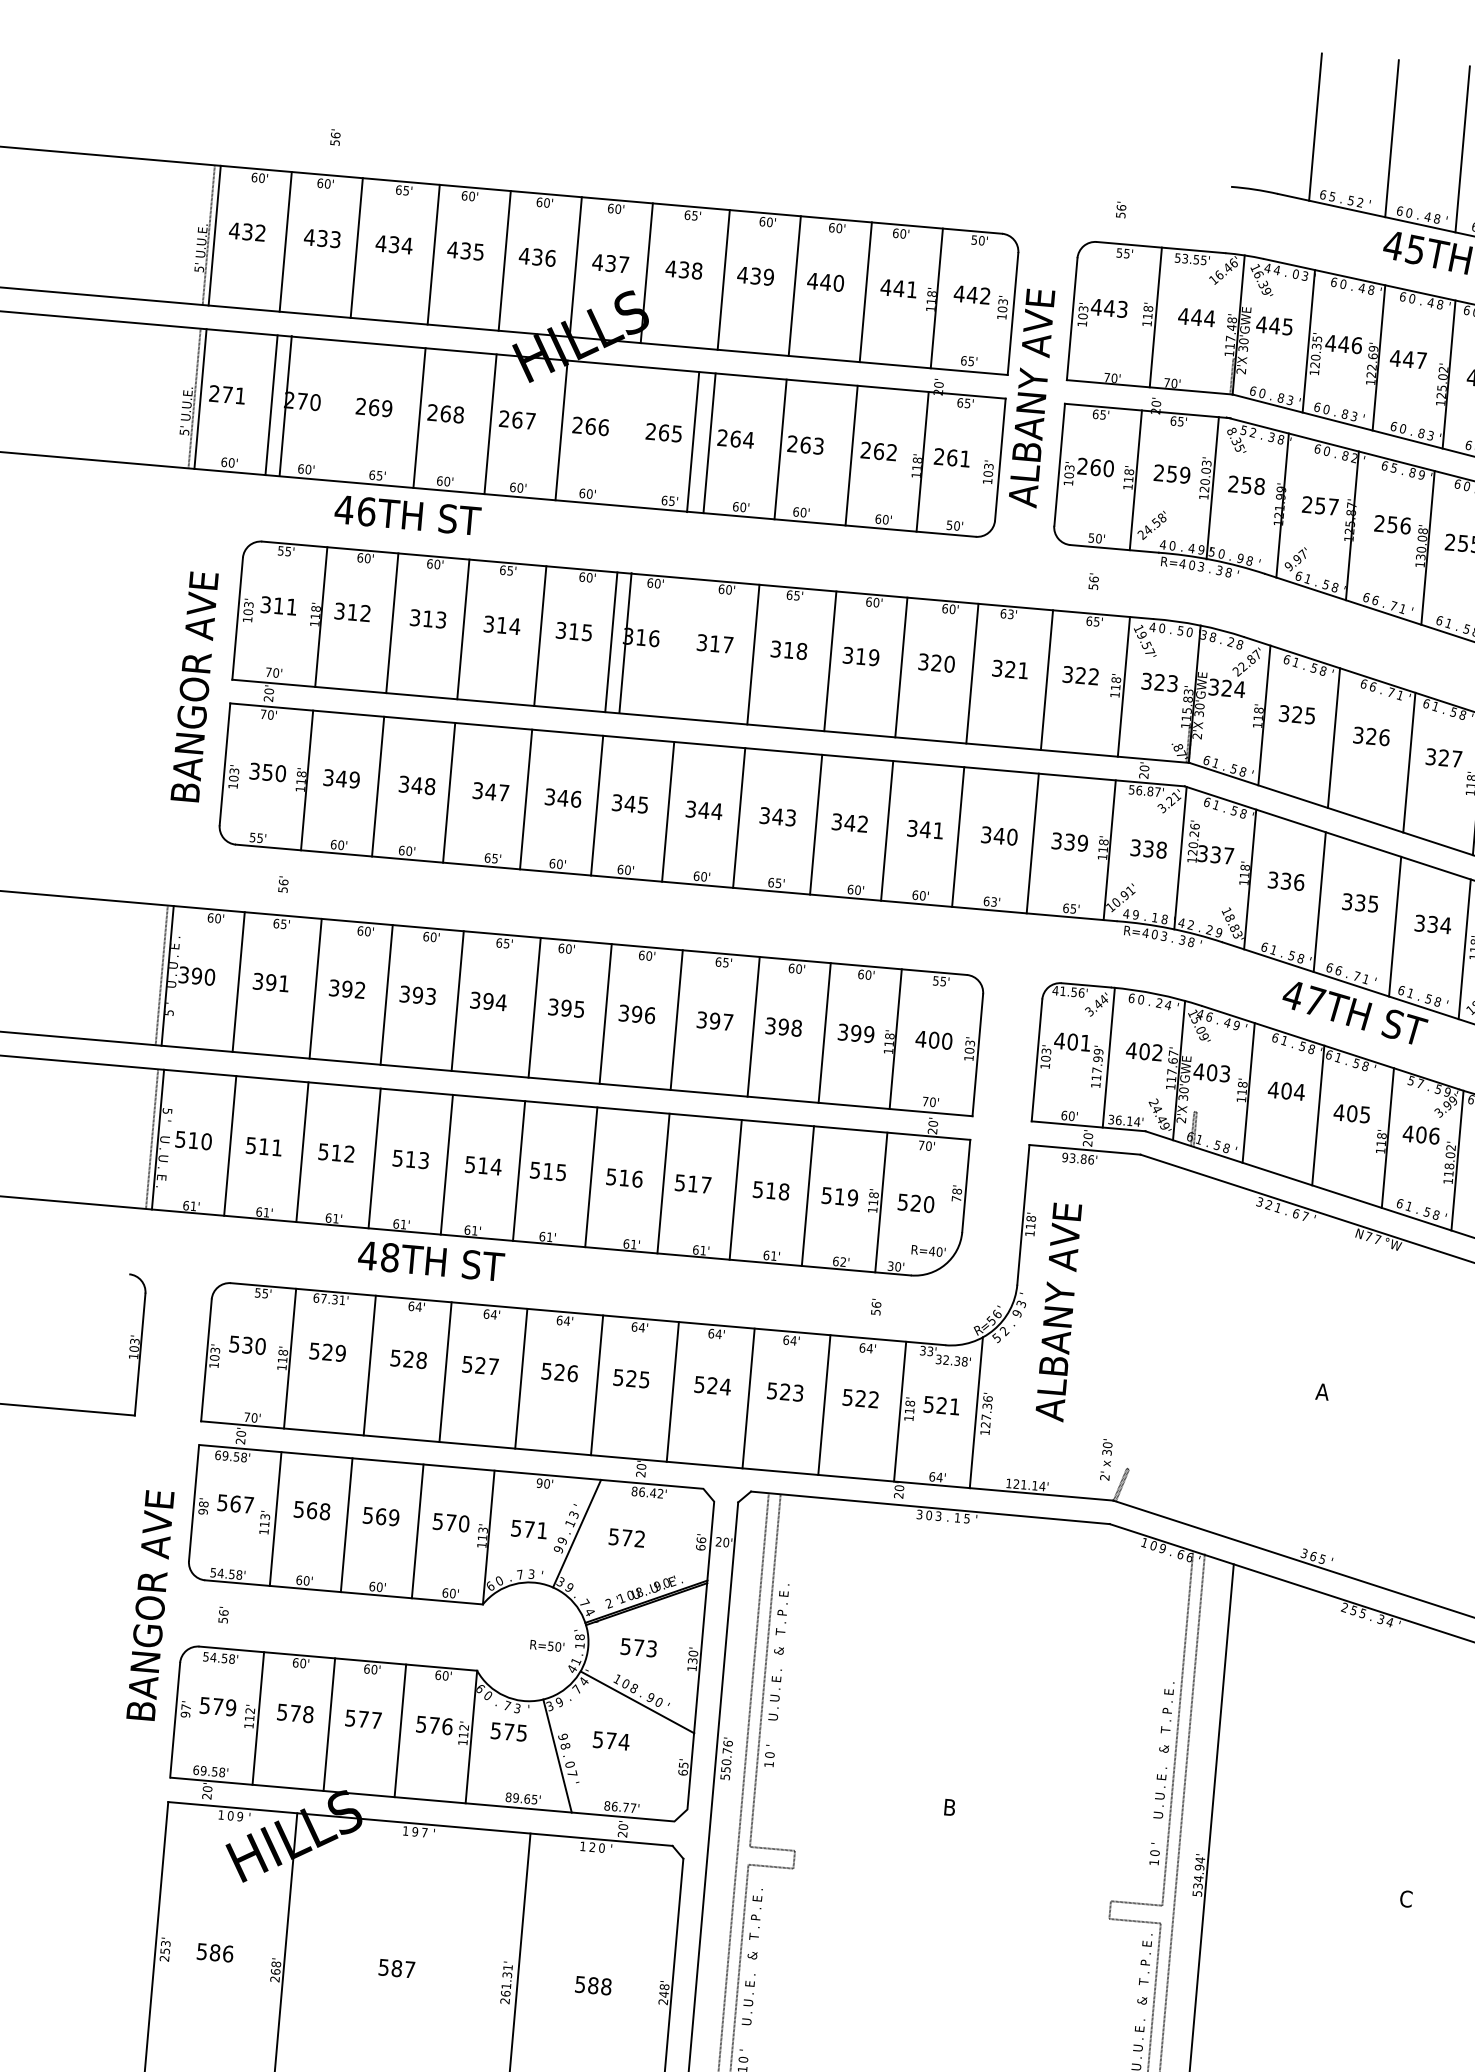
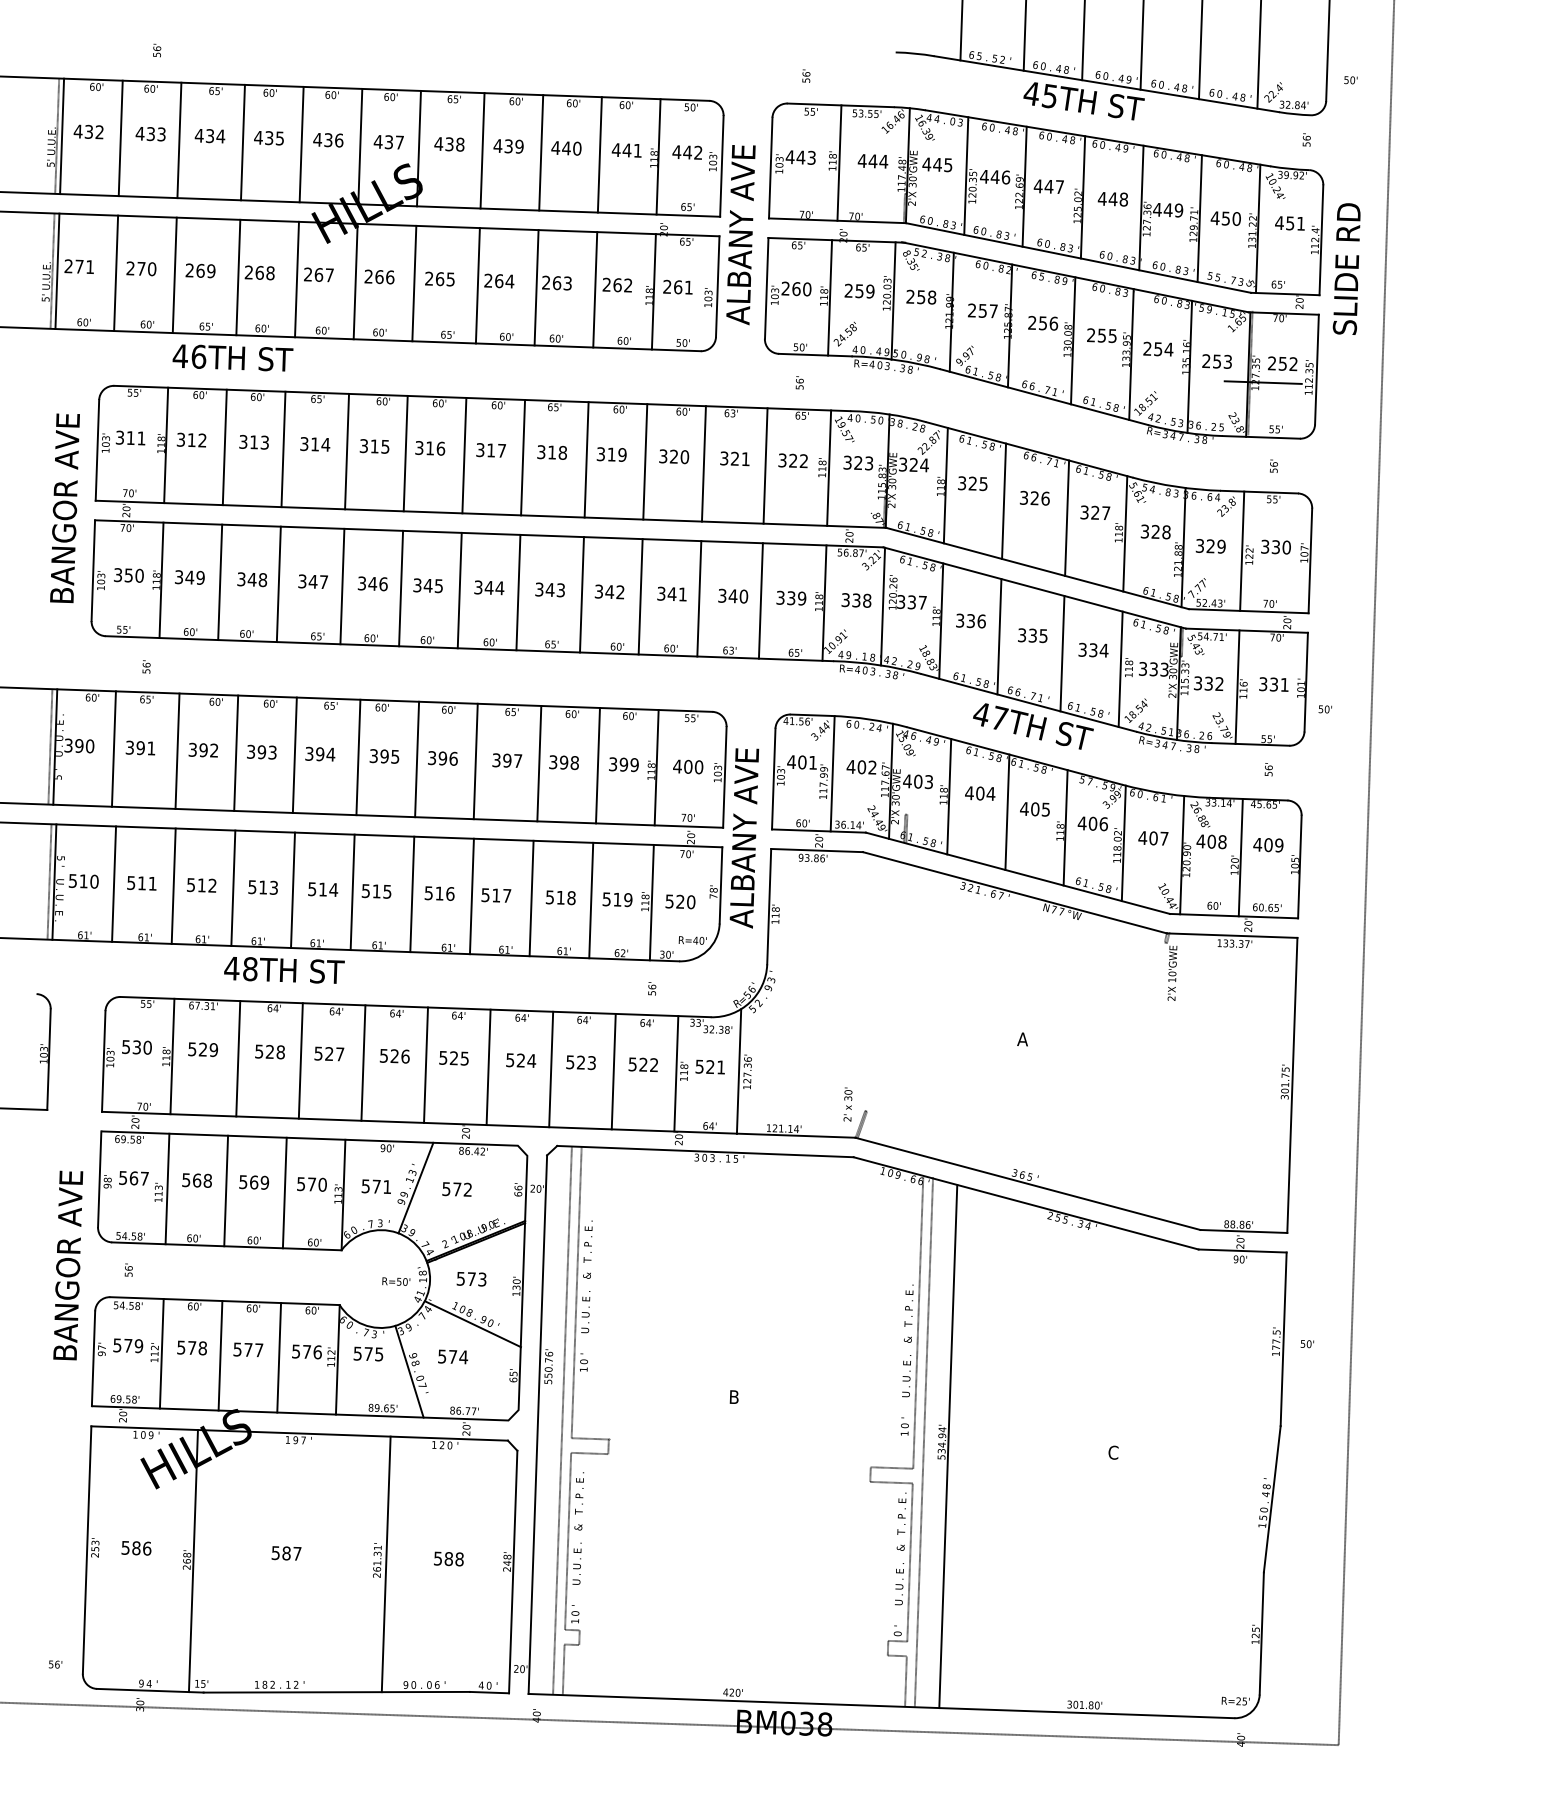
line: (285, 406) -> (174, 275), moved
line: (693, 442) -> (414, 283), moved
line: (625, 642) -> (464, 455), moved
text: (1058, 1312) -> (744, 838), moved

